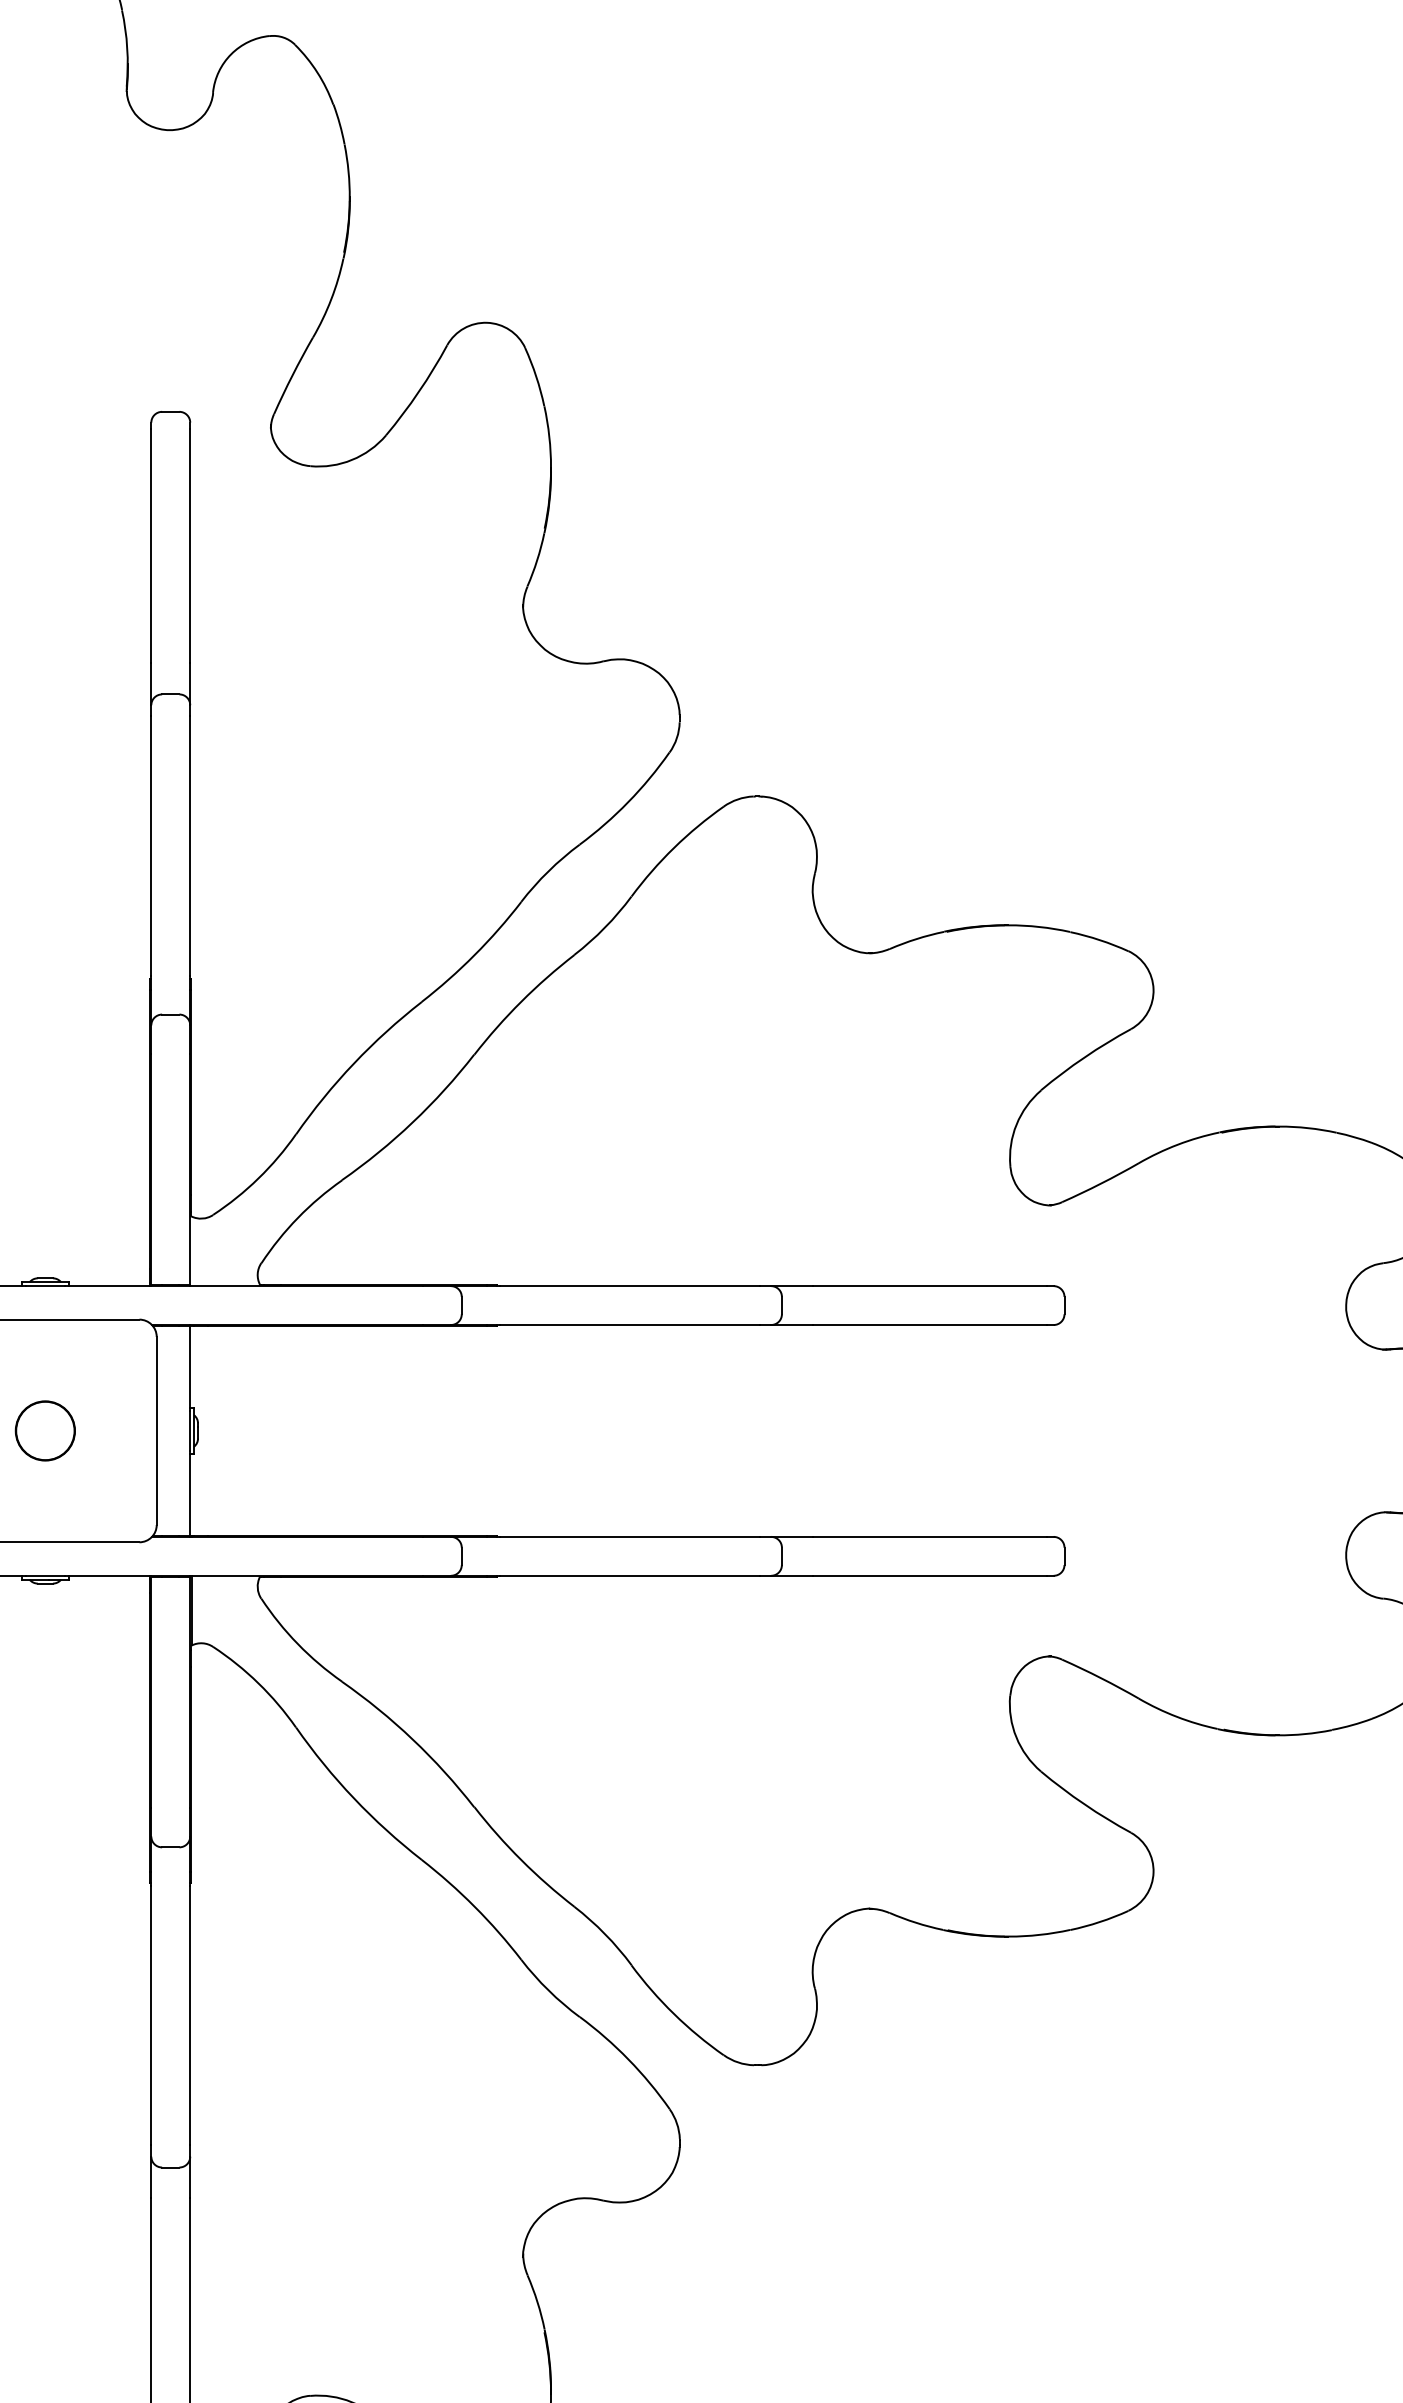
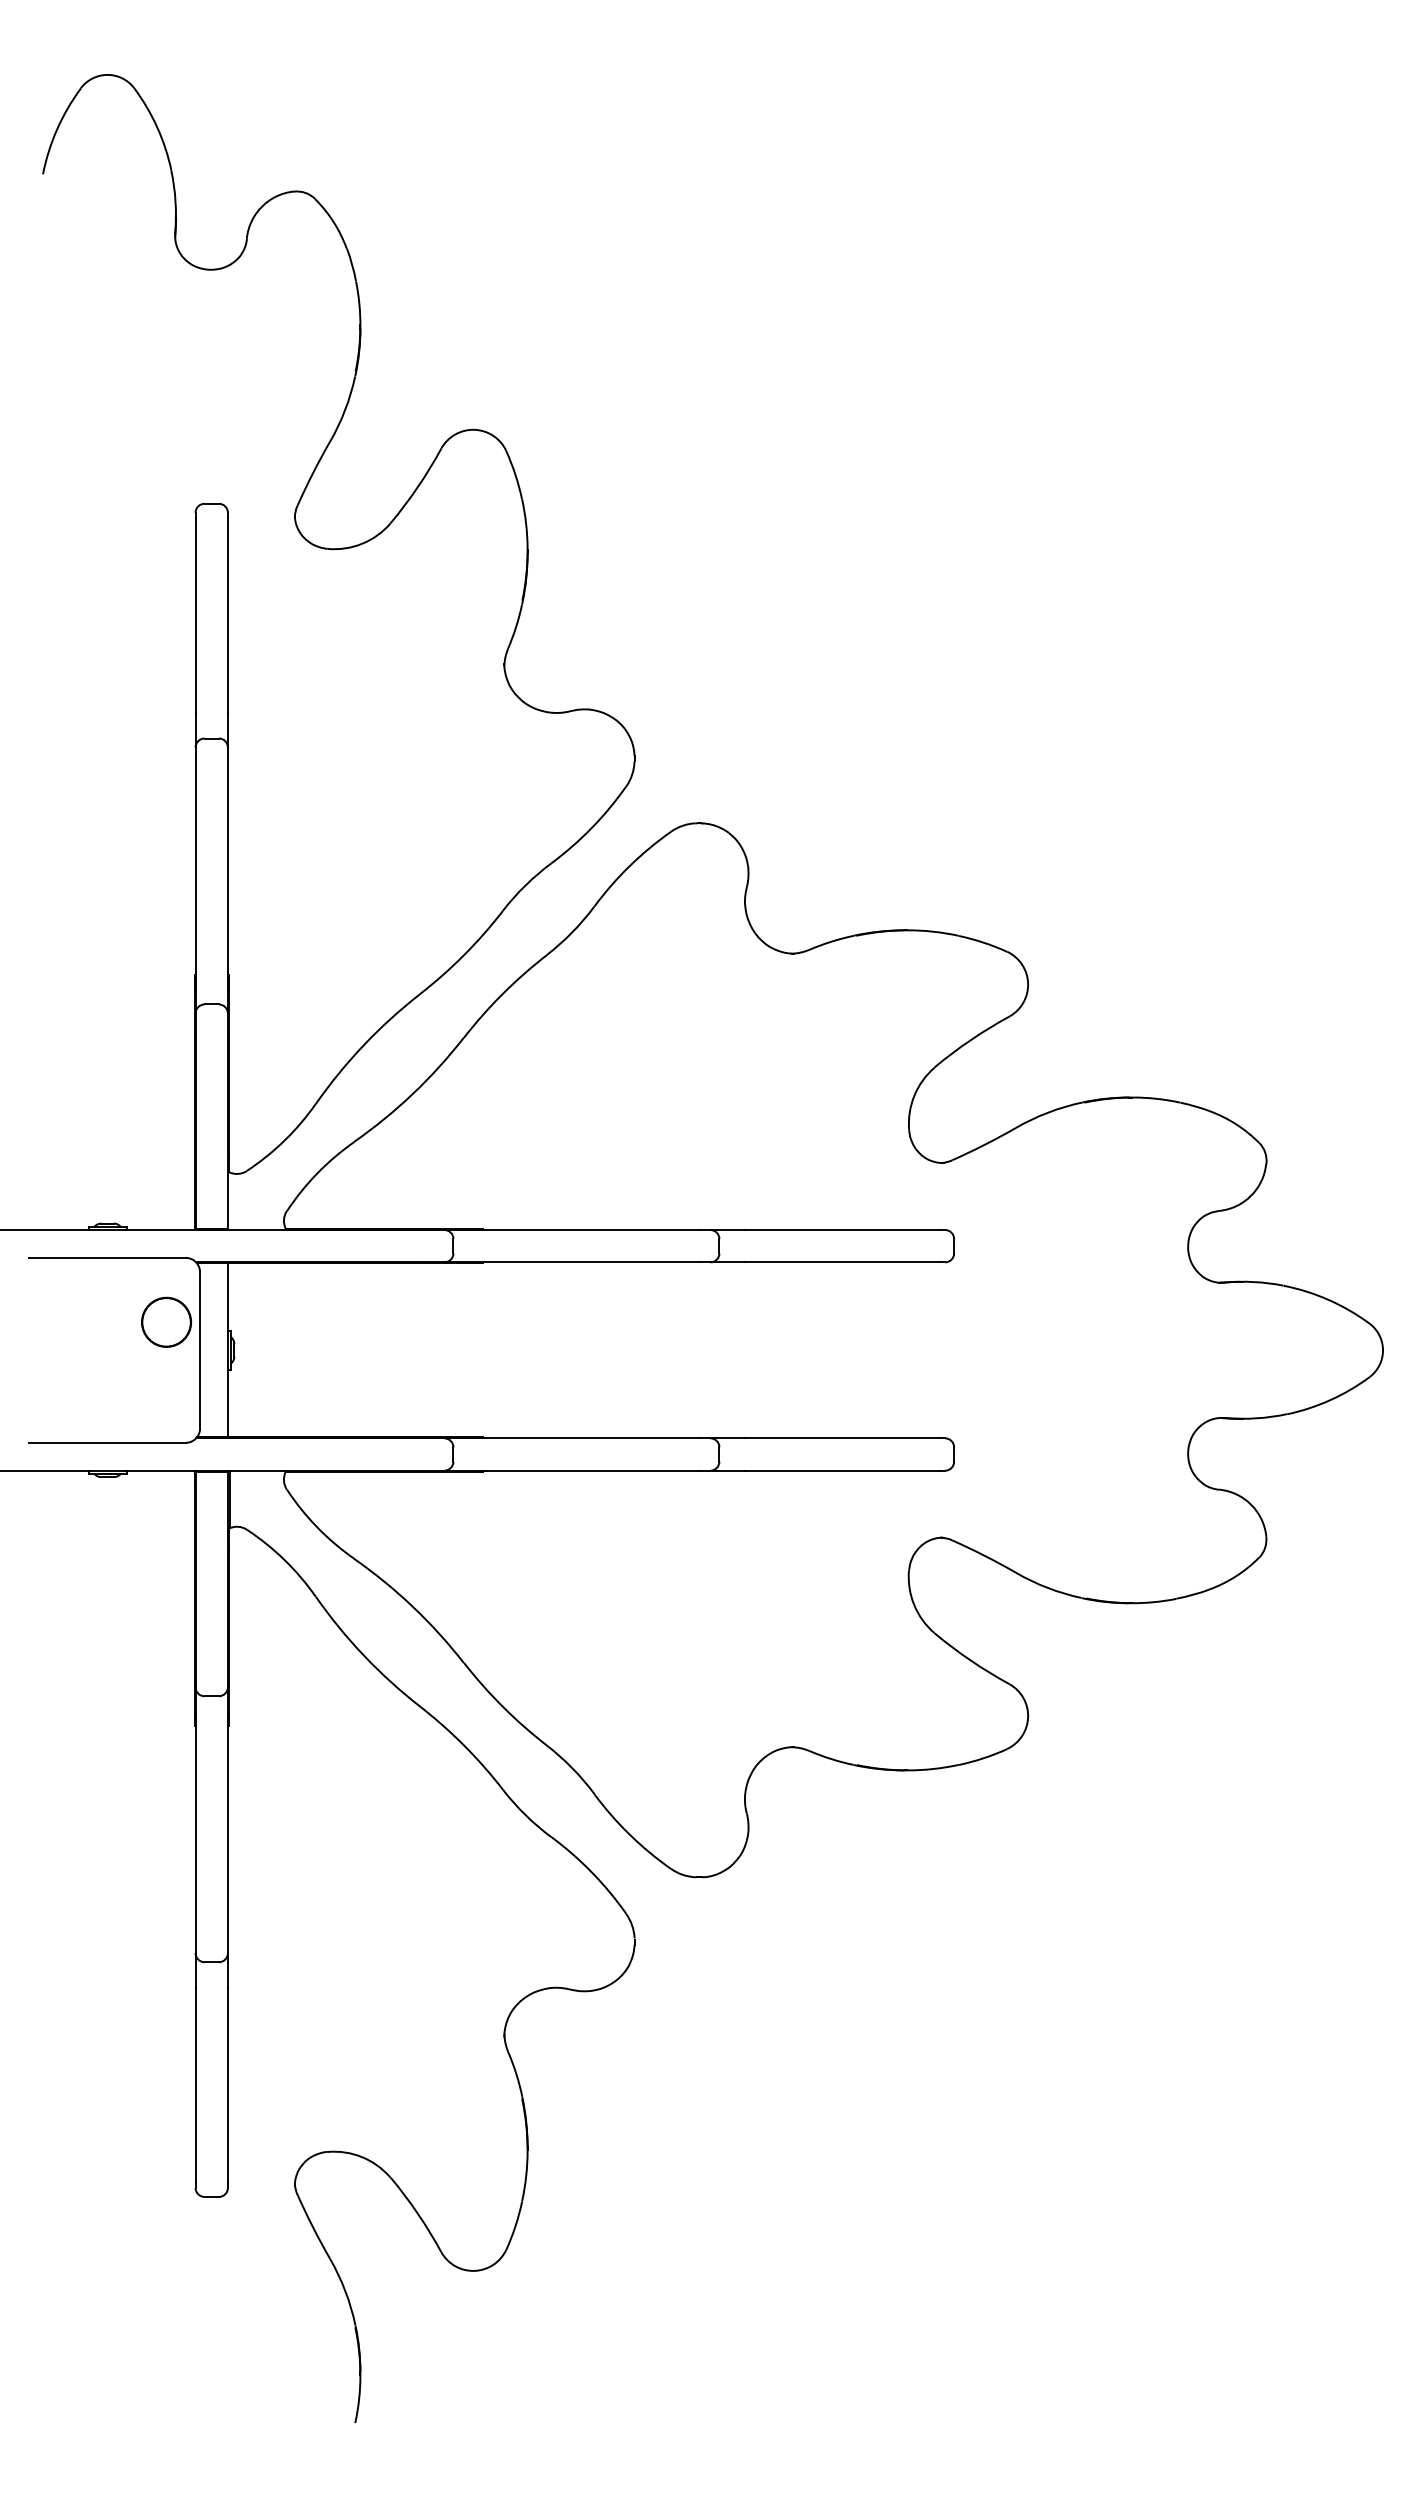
circle: (45, 1429) -> (166, 1321), moved

